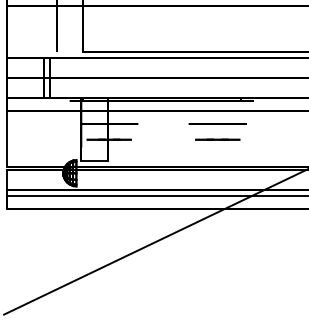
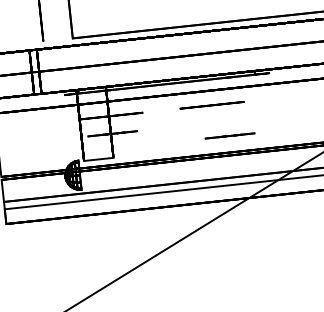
circle: (217, 123) -> (211, 104), moved
line: (217, 139) -> (229, 135), moved

